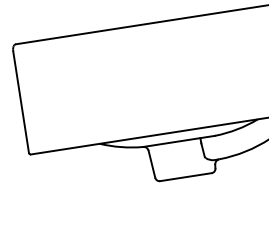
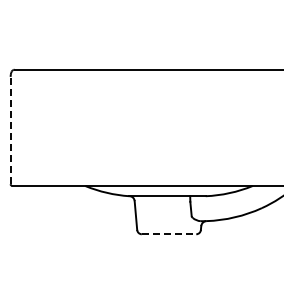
line: (20, 102) -> (10, 130), solid -> dashed
line: (186, 177) -> (169, 234), solid -> dashed

